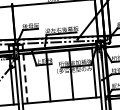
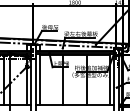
line: (25, 78) -> (40, 79), dashed -> solid

